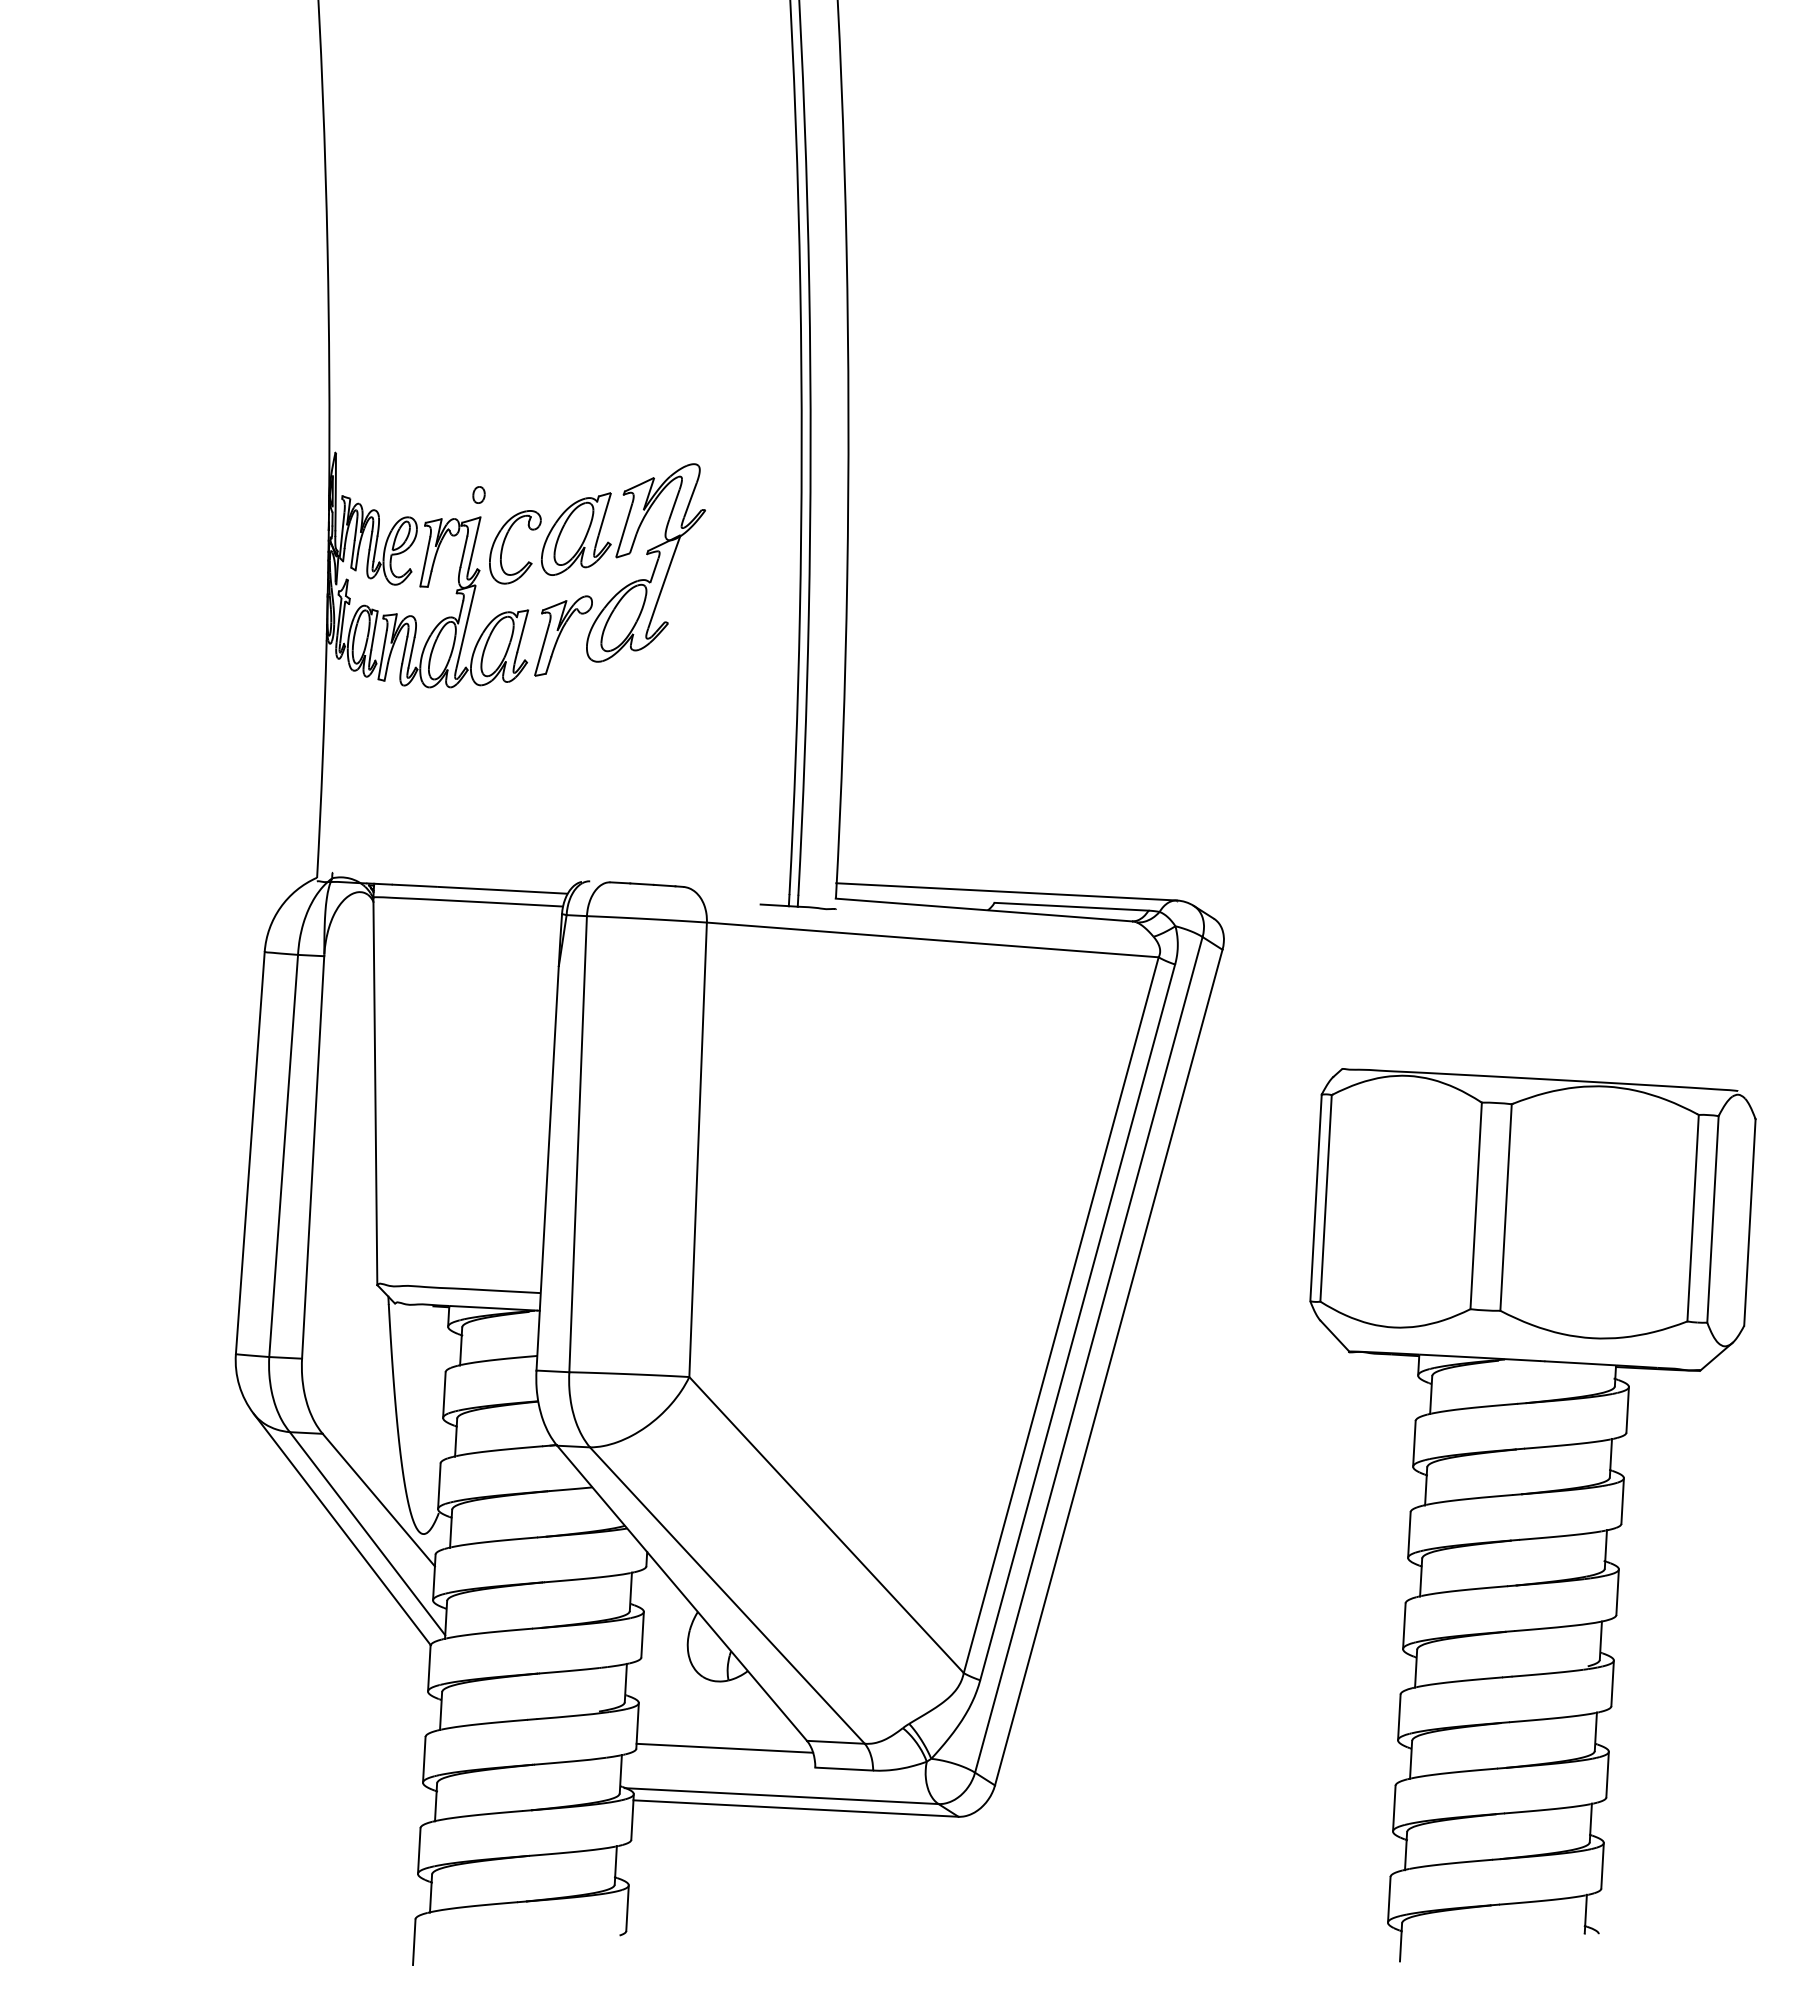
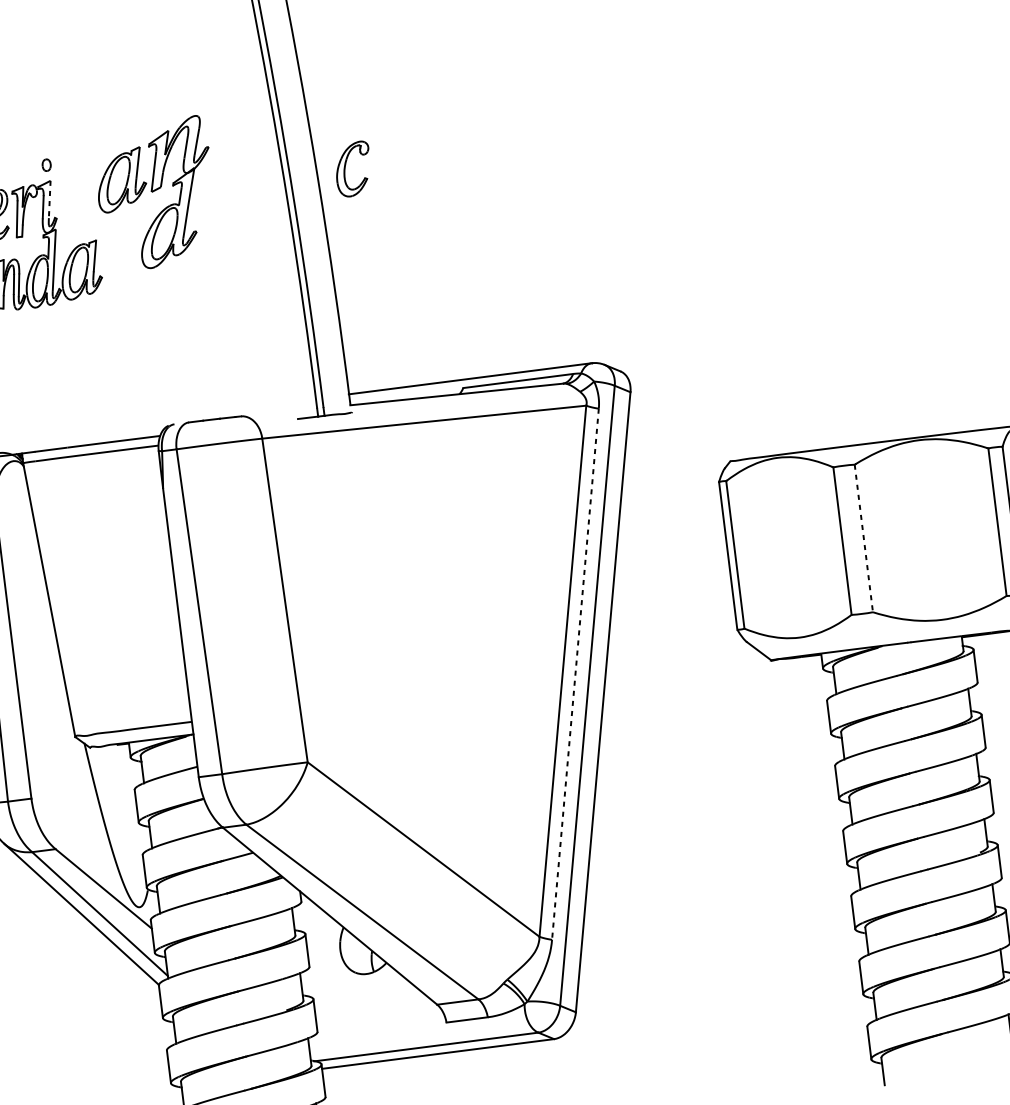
line: (474, 542) -> (49, 199), solid -> dashed
part: (504, 543) -> (345, 168), moved
part: (563, 635) -> (124, 253), removed
line: (1506, 1208) -> (864, 539), solid -> dashed
line: (1077, 1322) -> (575, 674), solid -> dashed
line: (724, 1747) -> (379, 1019), removed

